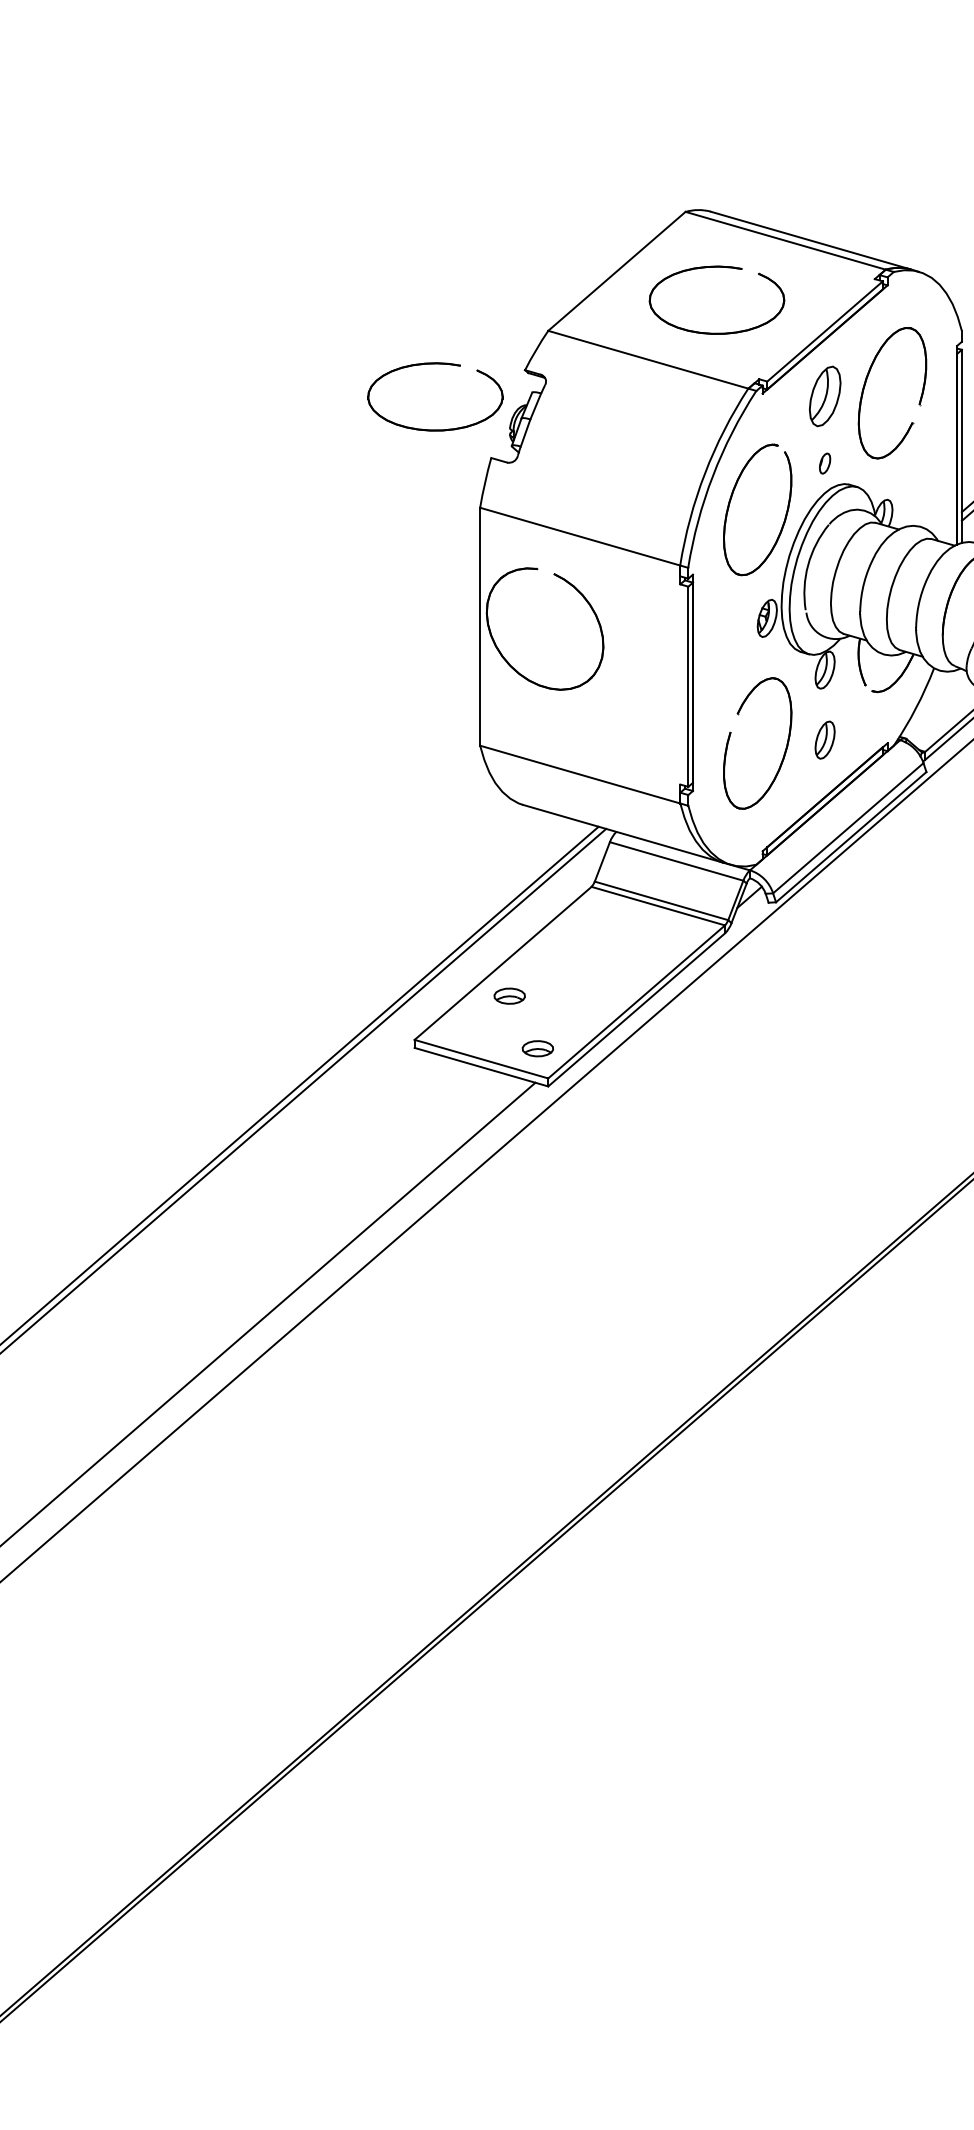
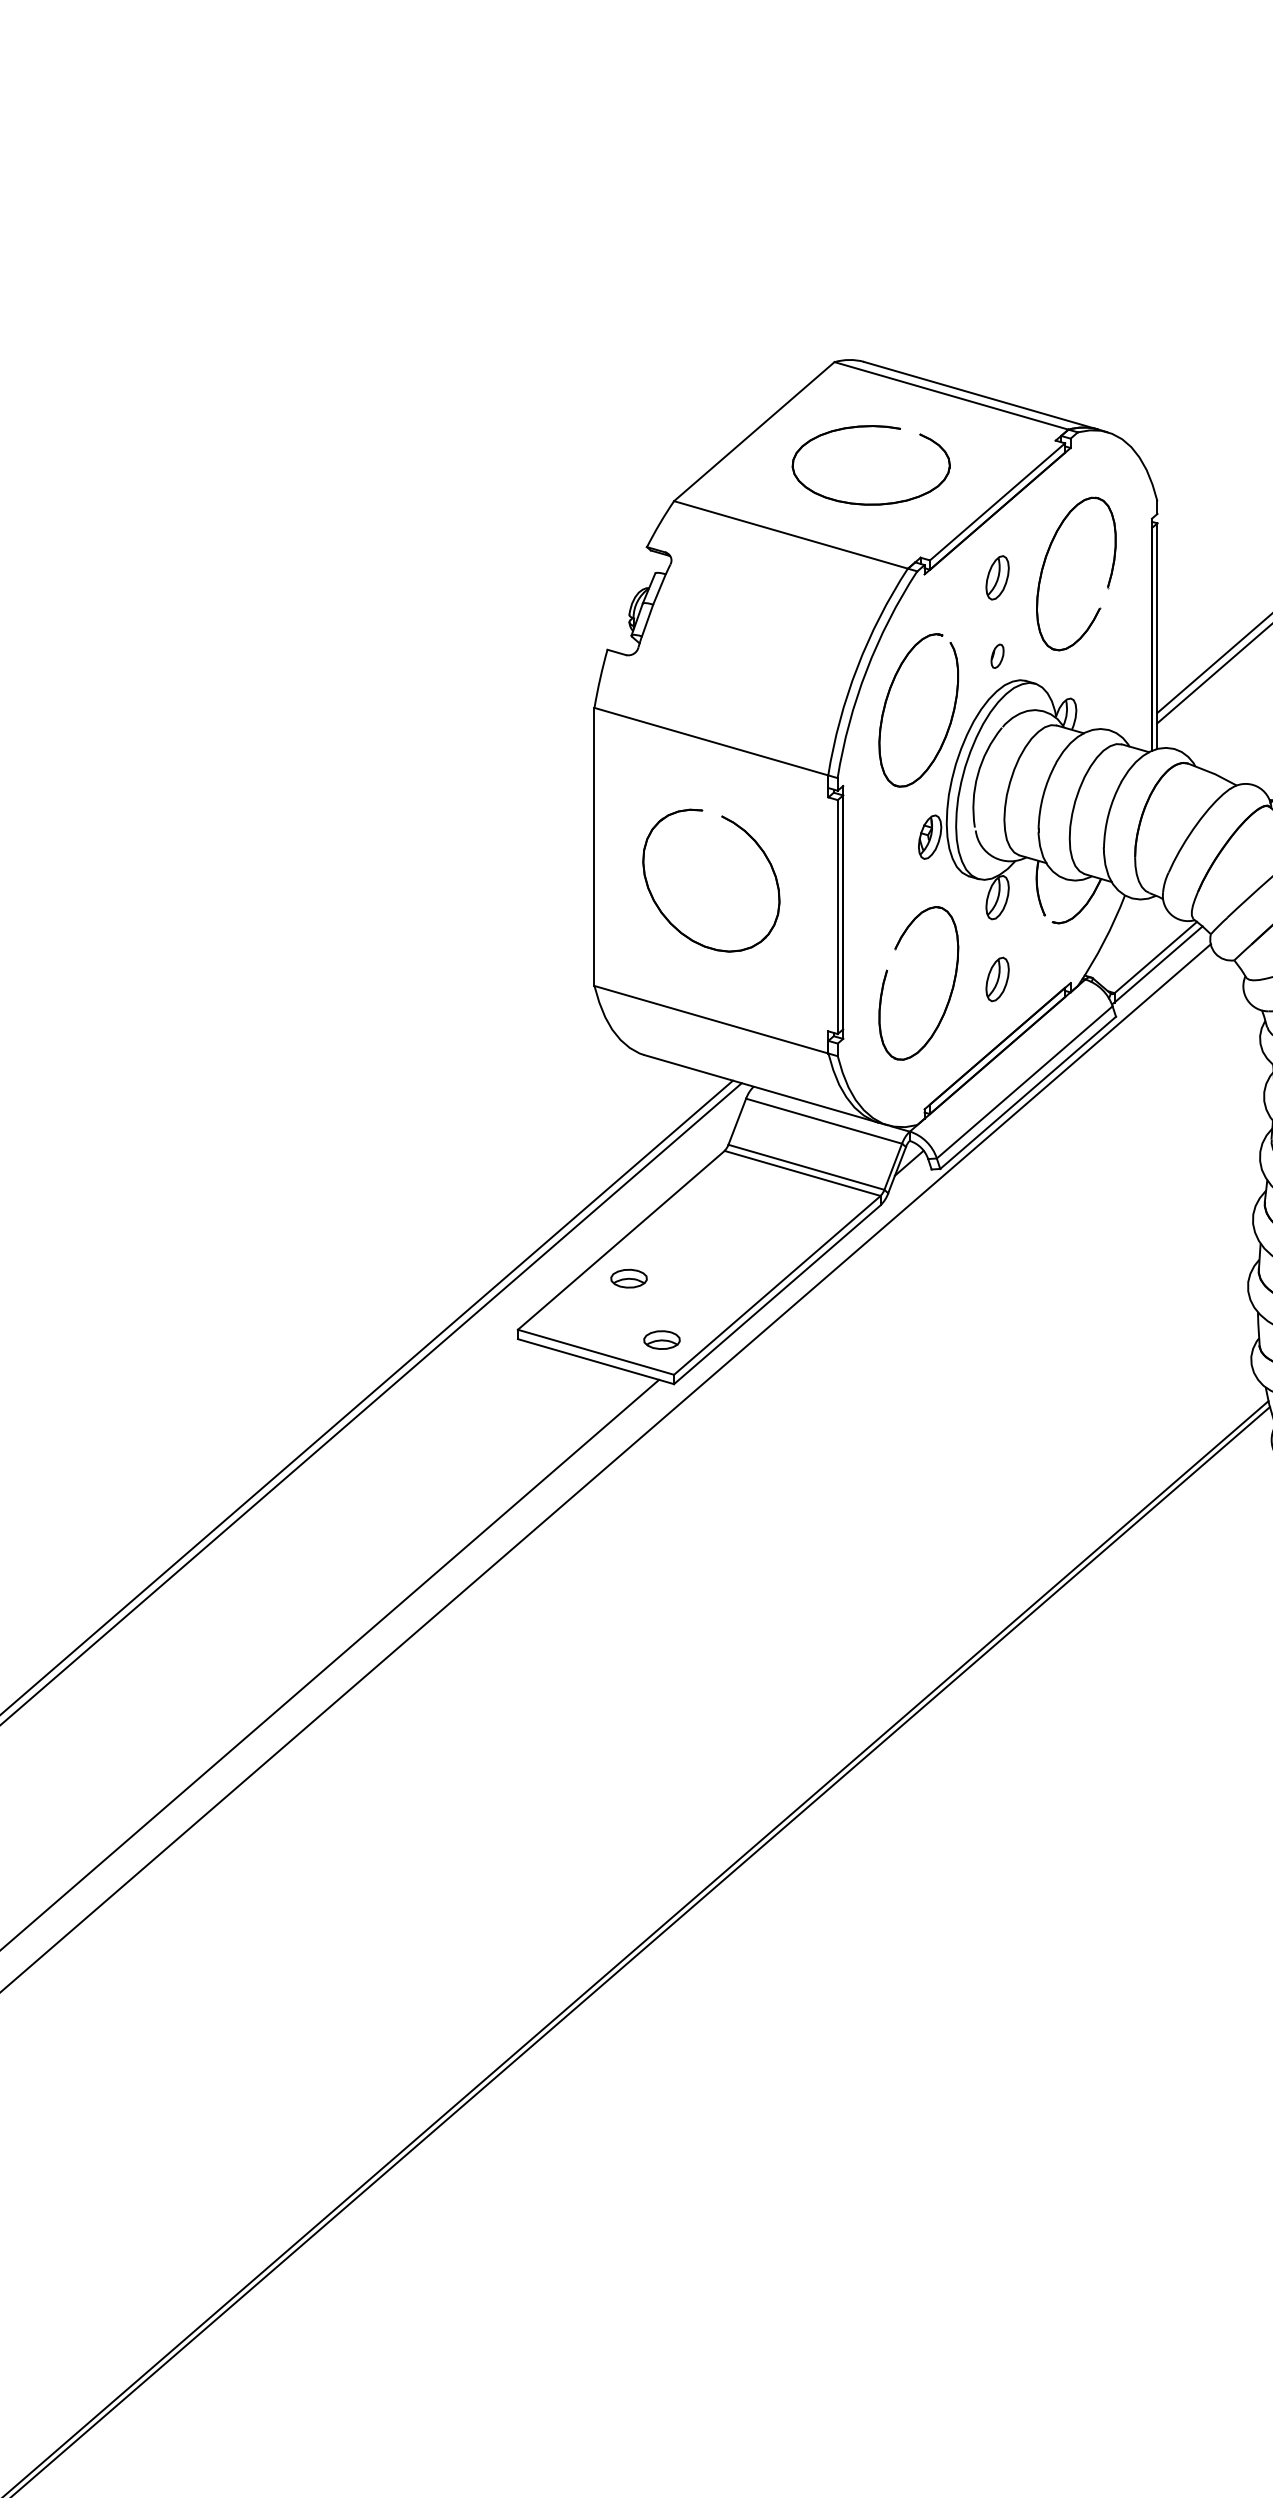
part: (434, 364) -> (541, 540), removed
part: (825, 396) -> (997, 577), size x0.62
part: (581, 596) -> (754, 842), moved

